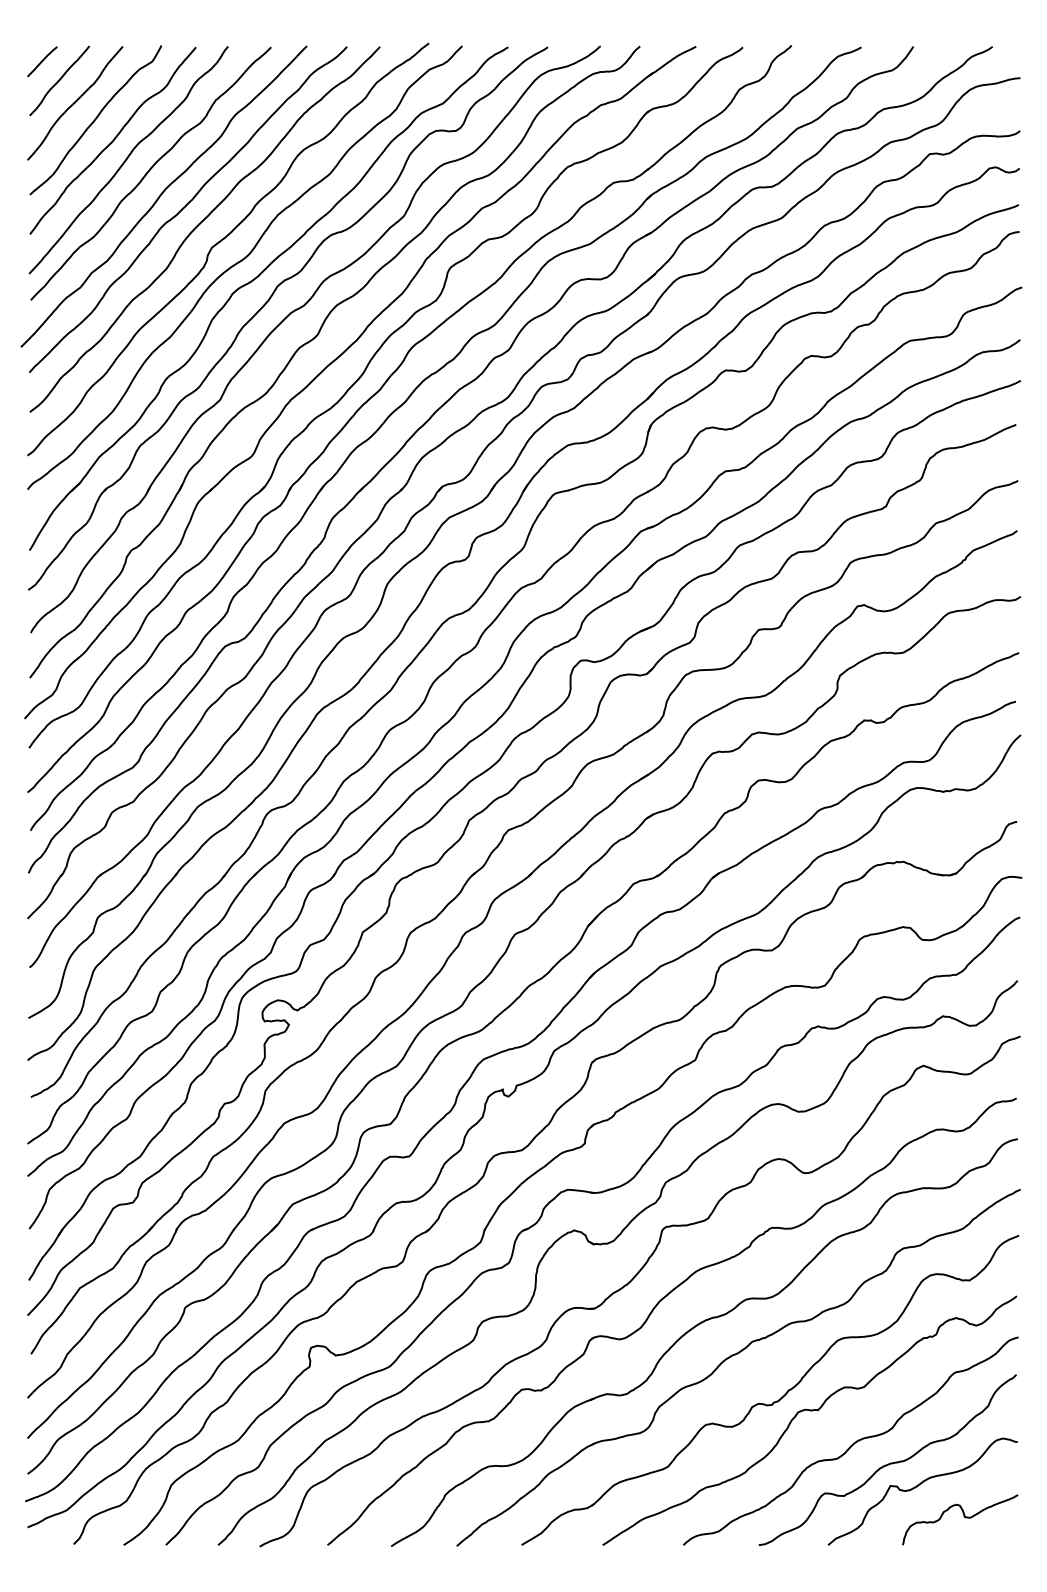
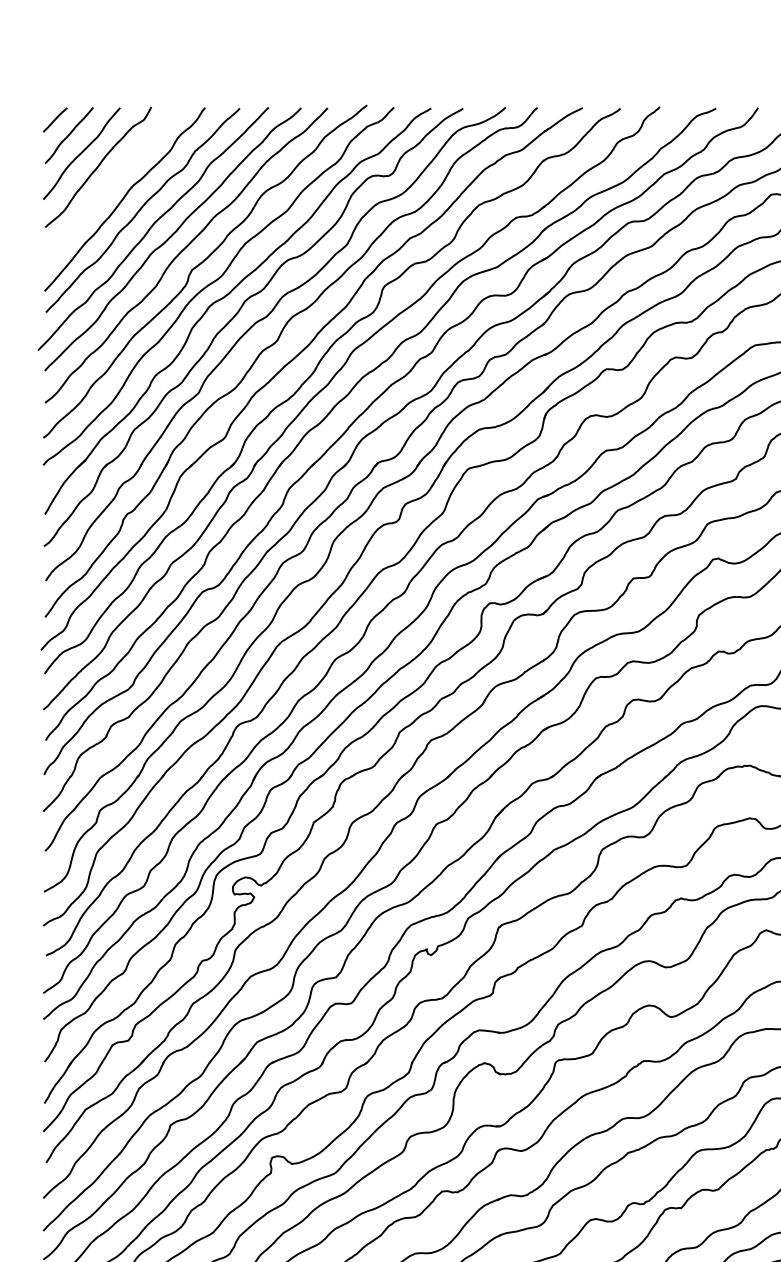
curve: (112, 140) -> (111, 183), removed

